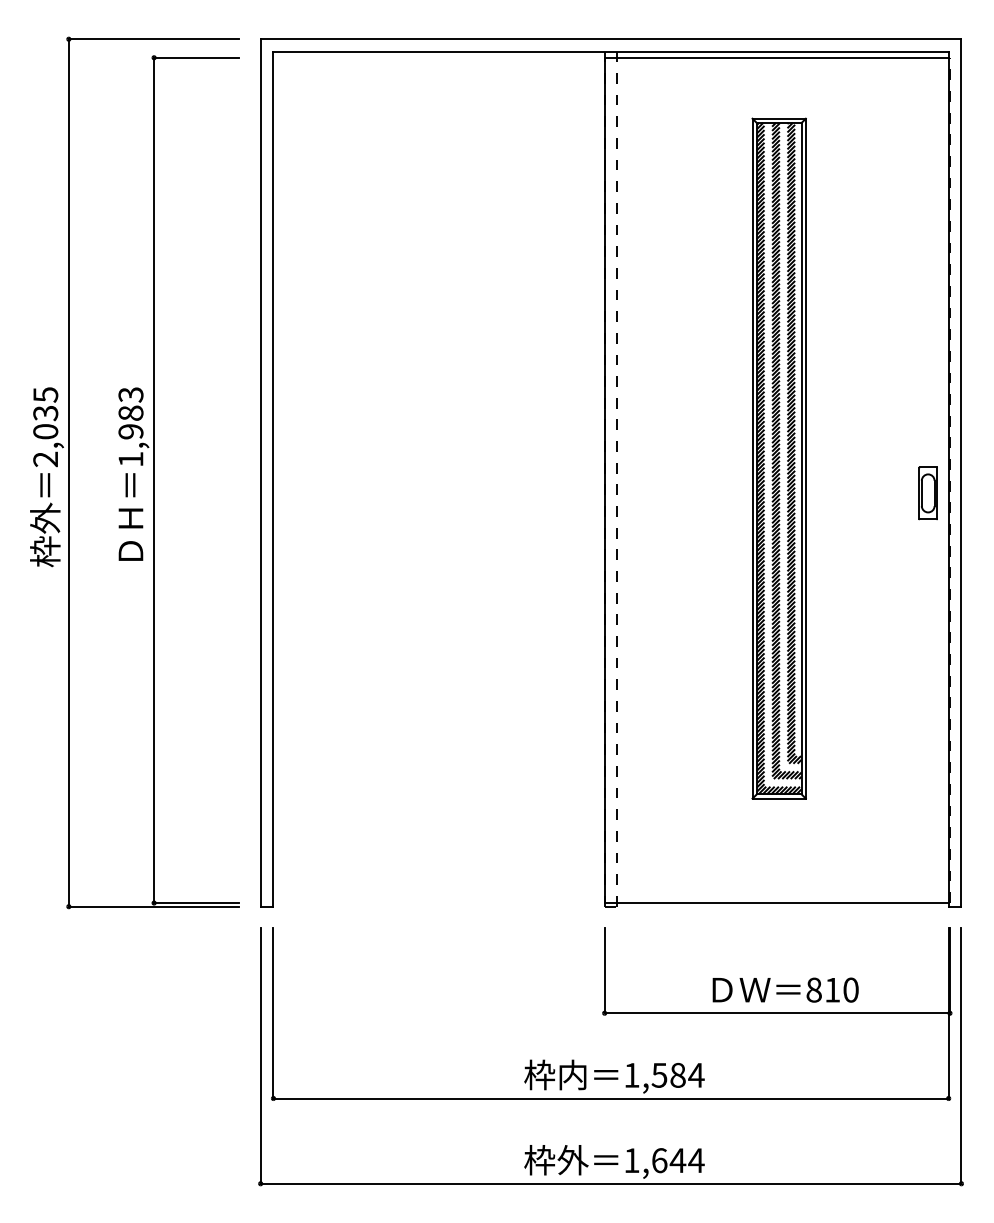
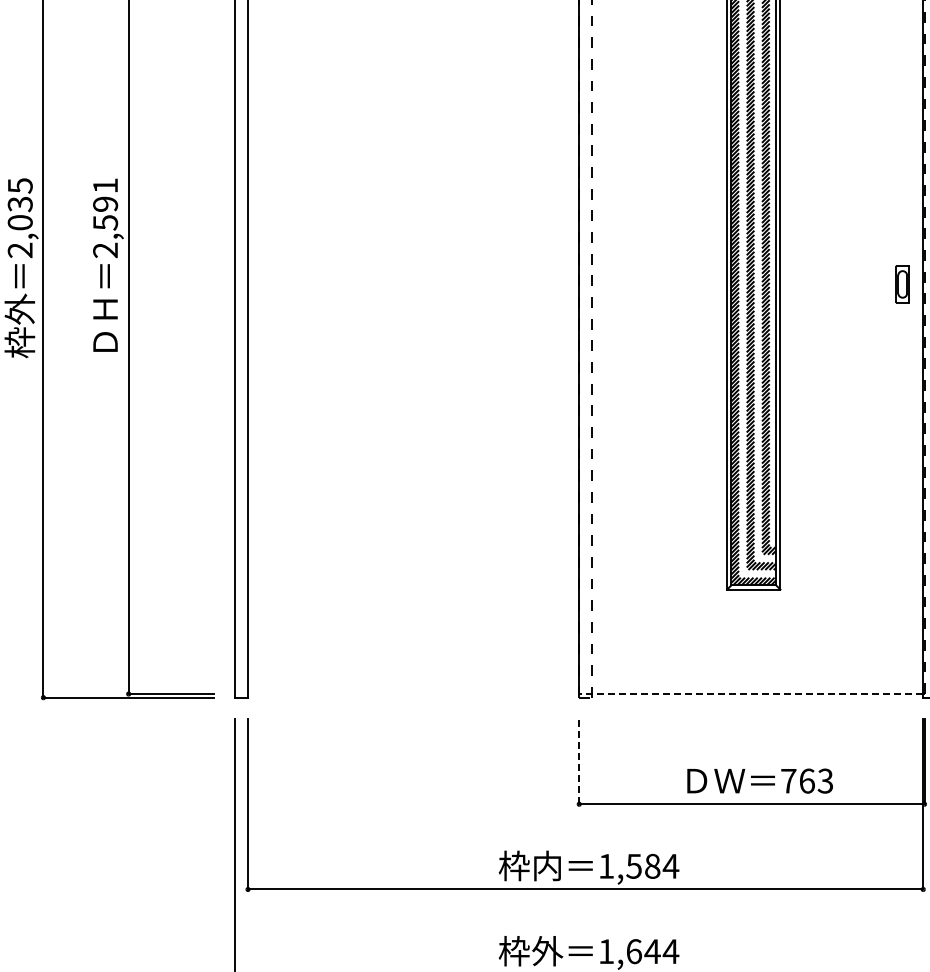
text: (130, 427) -> (105, 218), 1,983 -> 2,591
part: (927, 493) -> (902, 284), size x0.7
line: (776, 903) -> (751, 694), solid -> dashed
line: (604, 970) -> (579, 761), solid -> dashed
text: (832, 989) -> (807, 780), 810 -> 763

